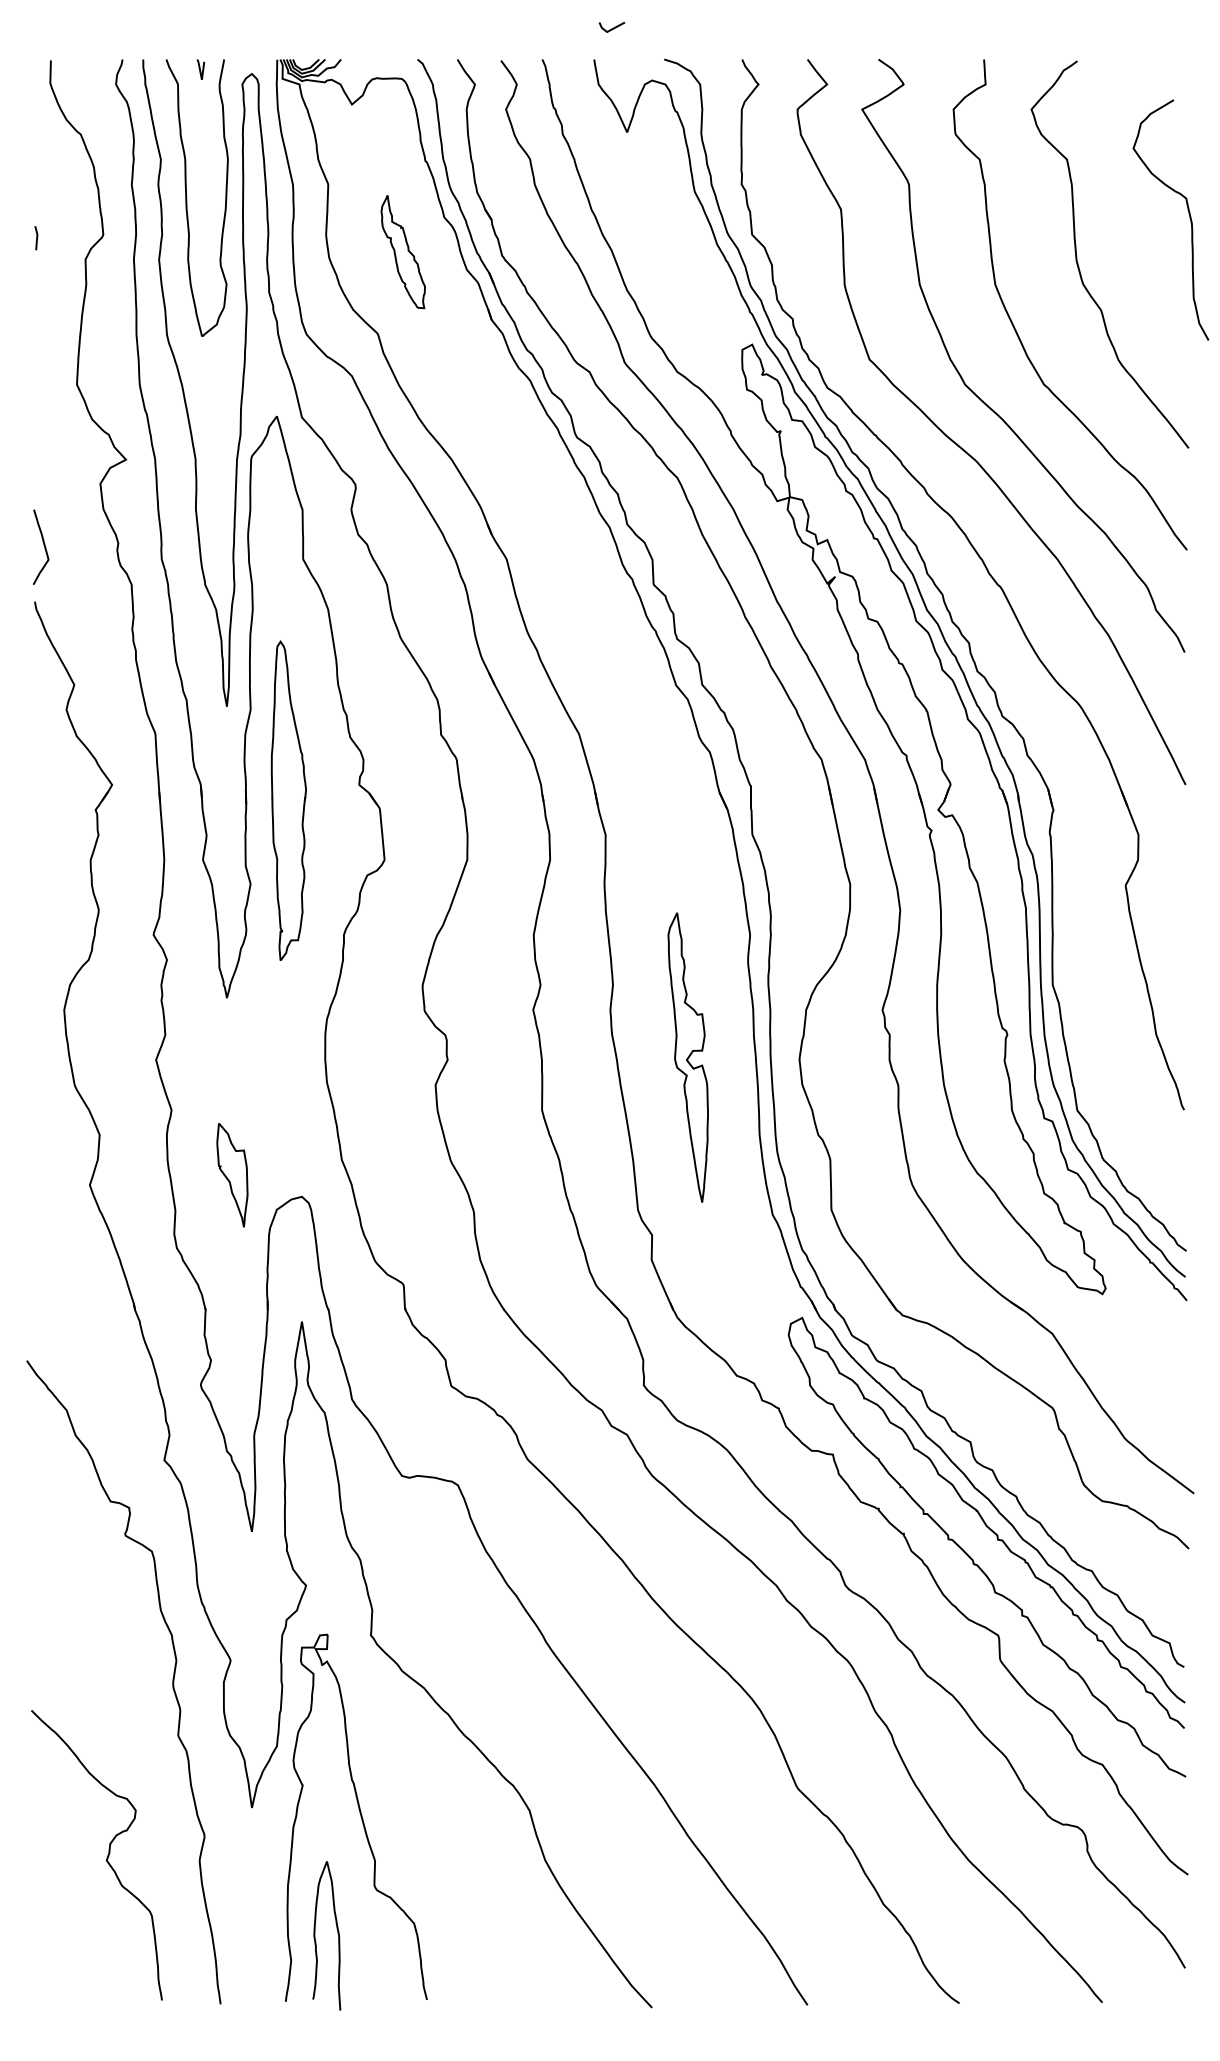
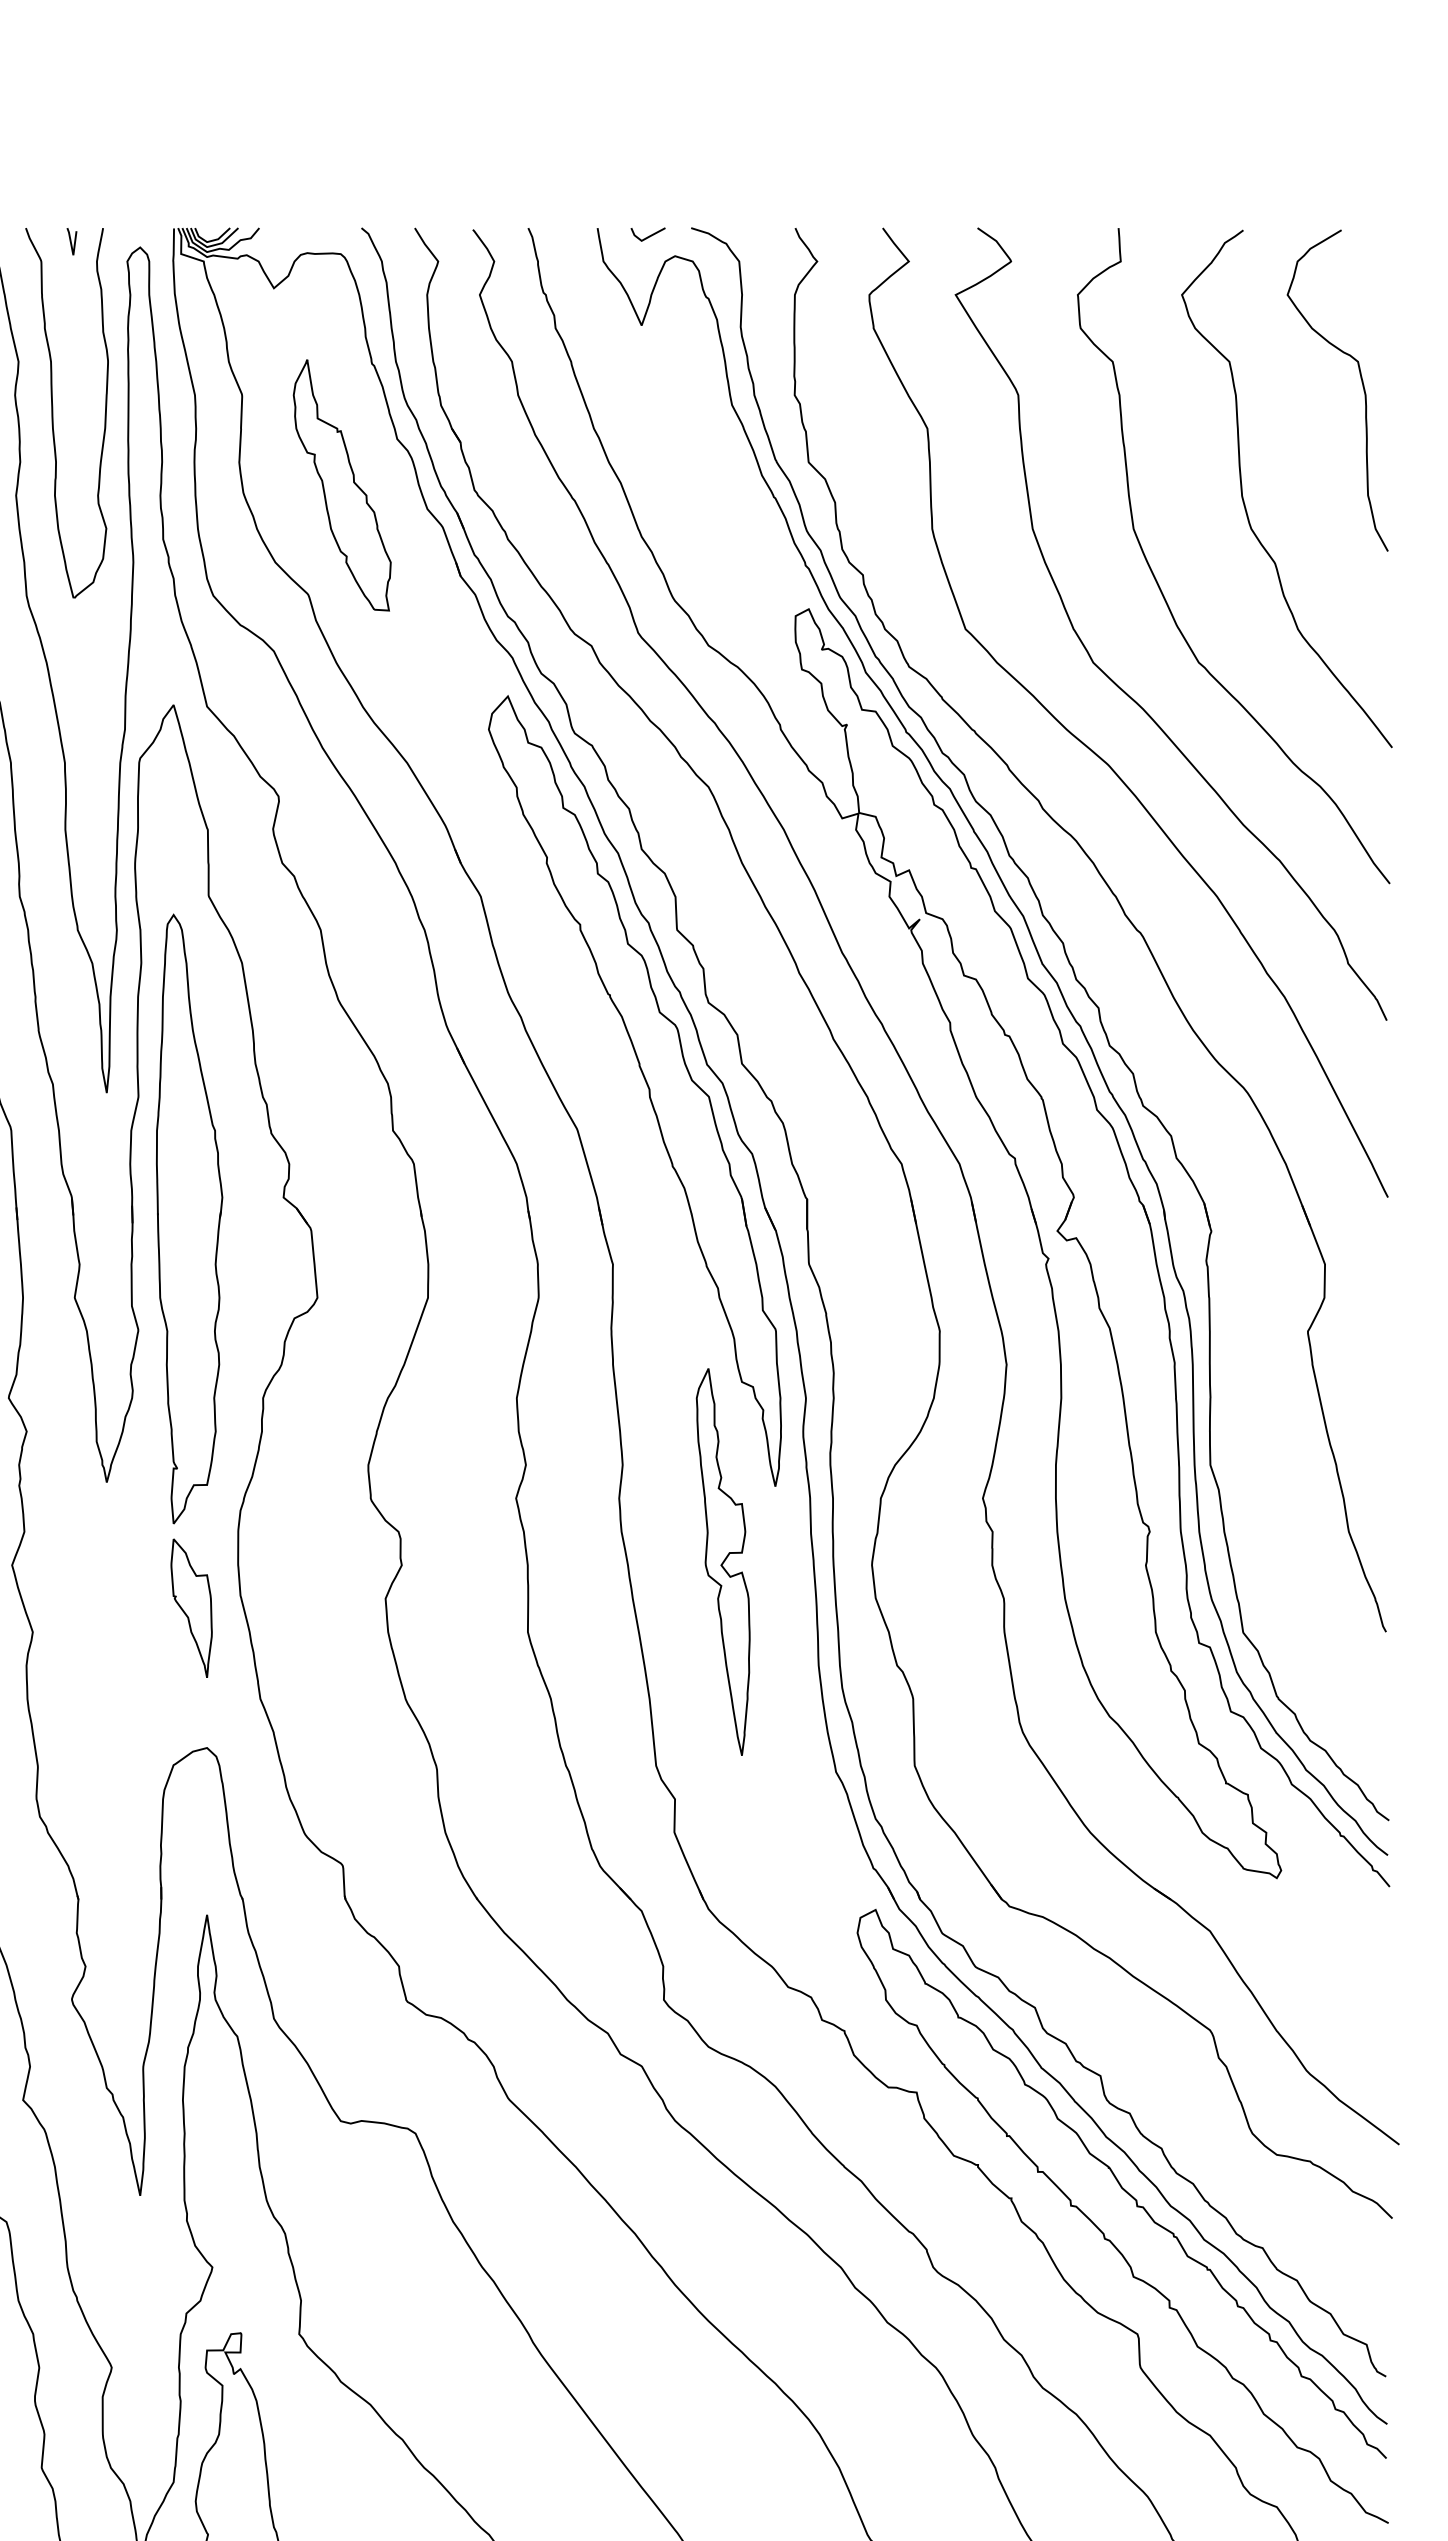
line: (611, 28) -> (647, 236), moved
curve: (1188, 214) -> (1361, 383), moved
part: (403, 251) -> (342, 484), size x1.67
part: (630, 700) -> (646, 1084), added
part: (288, 800) -> (189, 1218), size x1.43
part: (232, 1175) -> (191, 1608), moved

